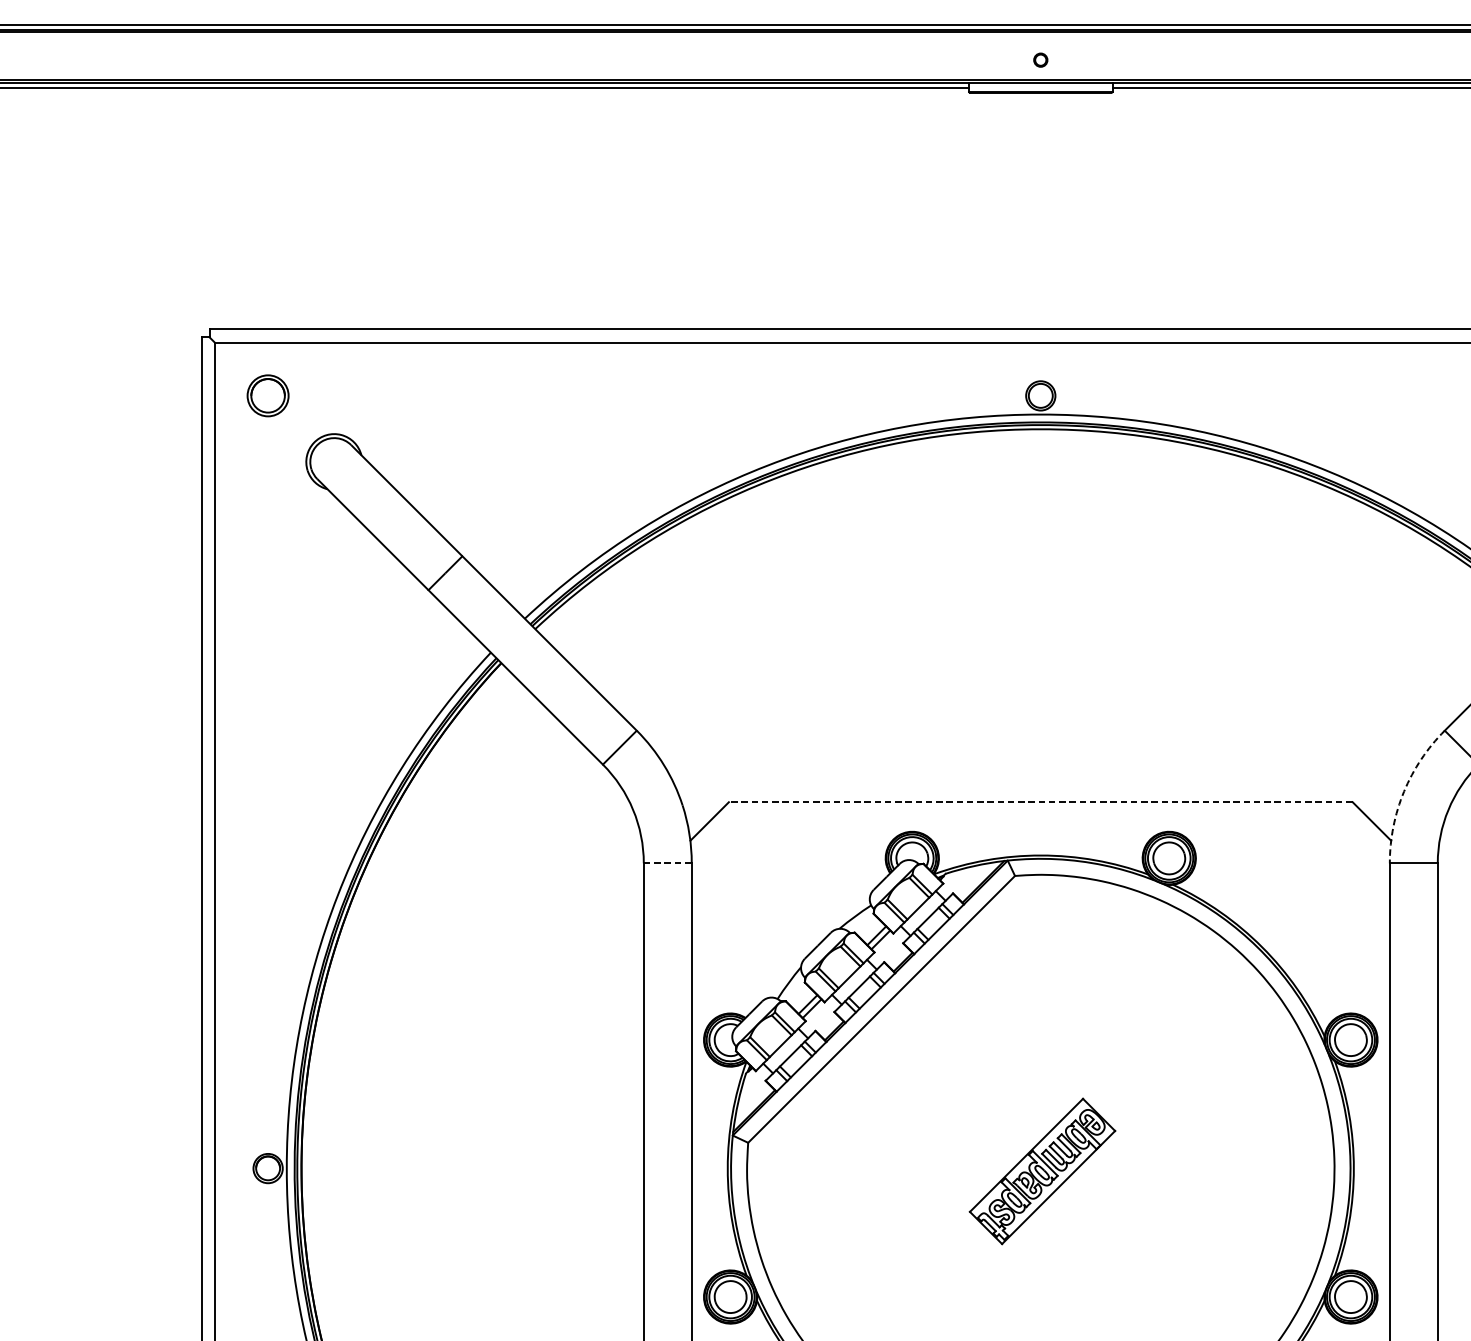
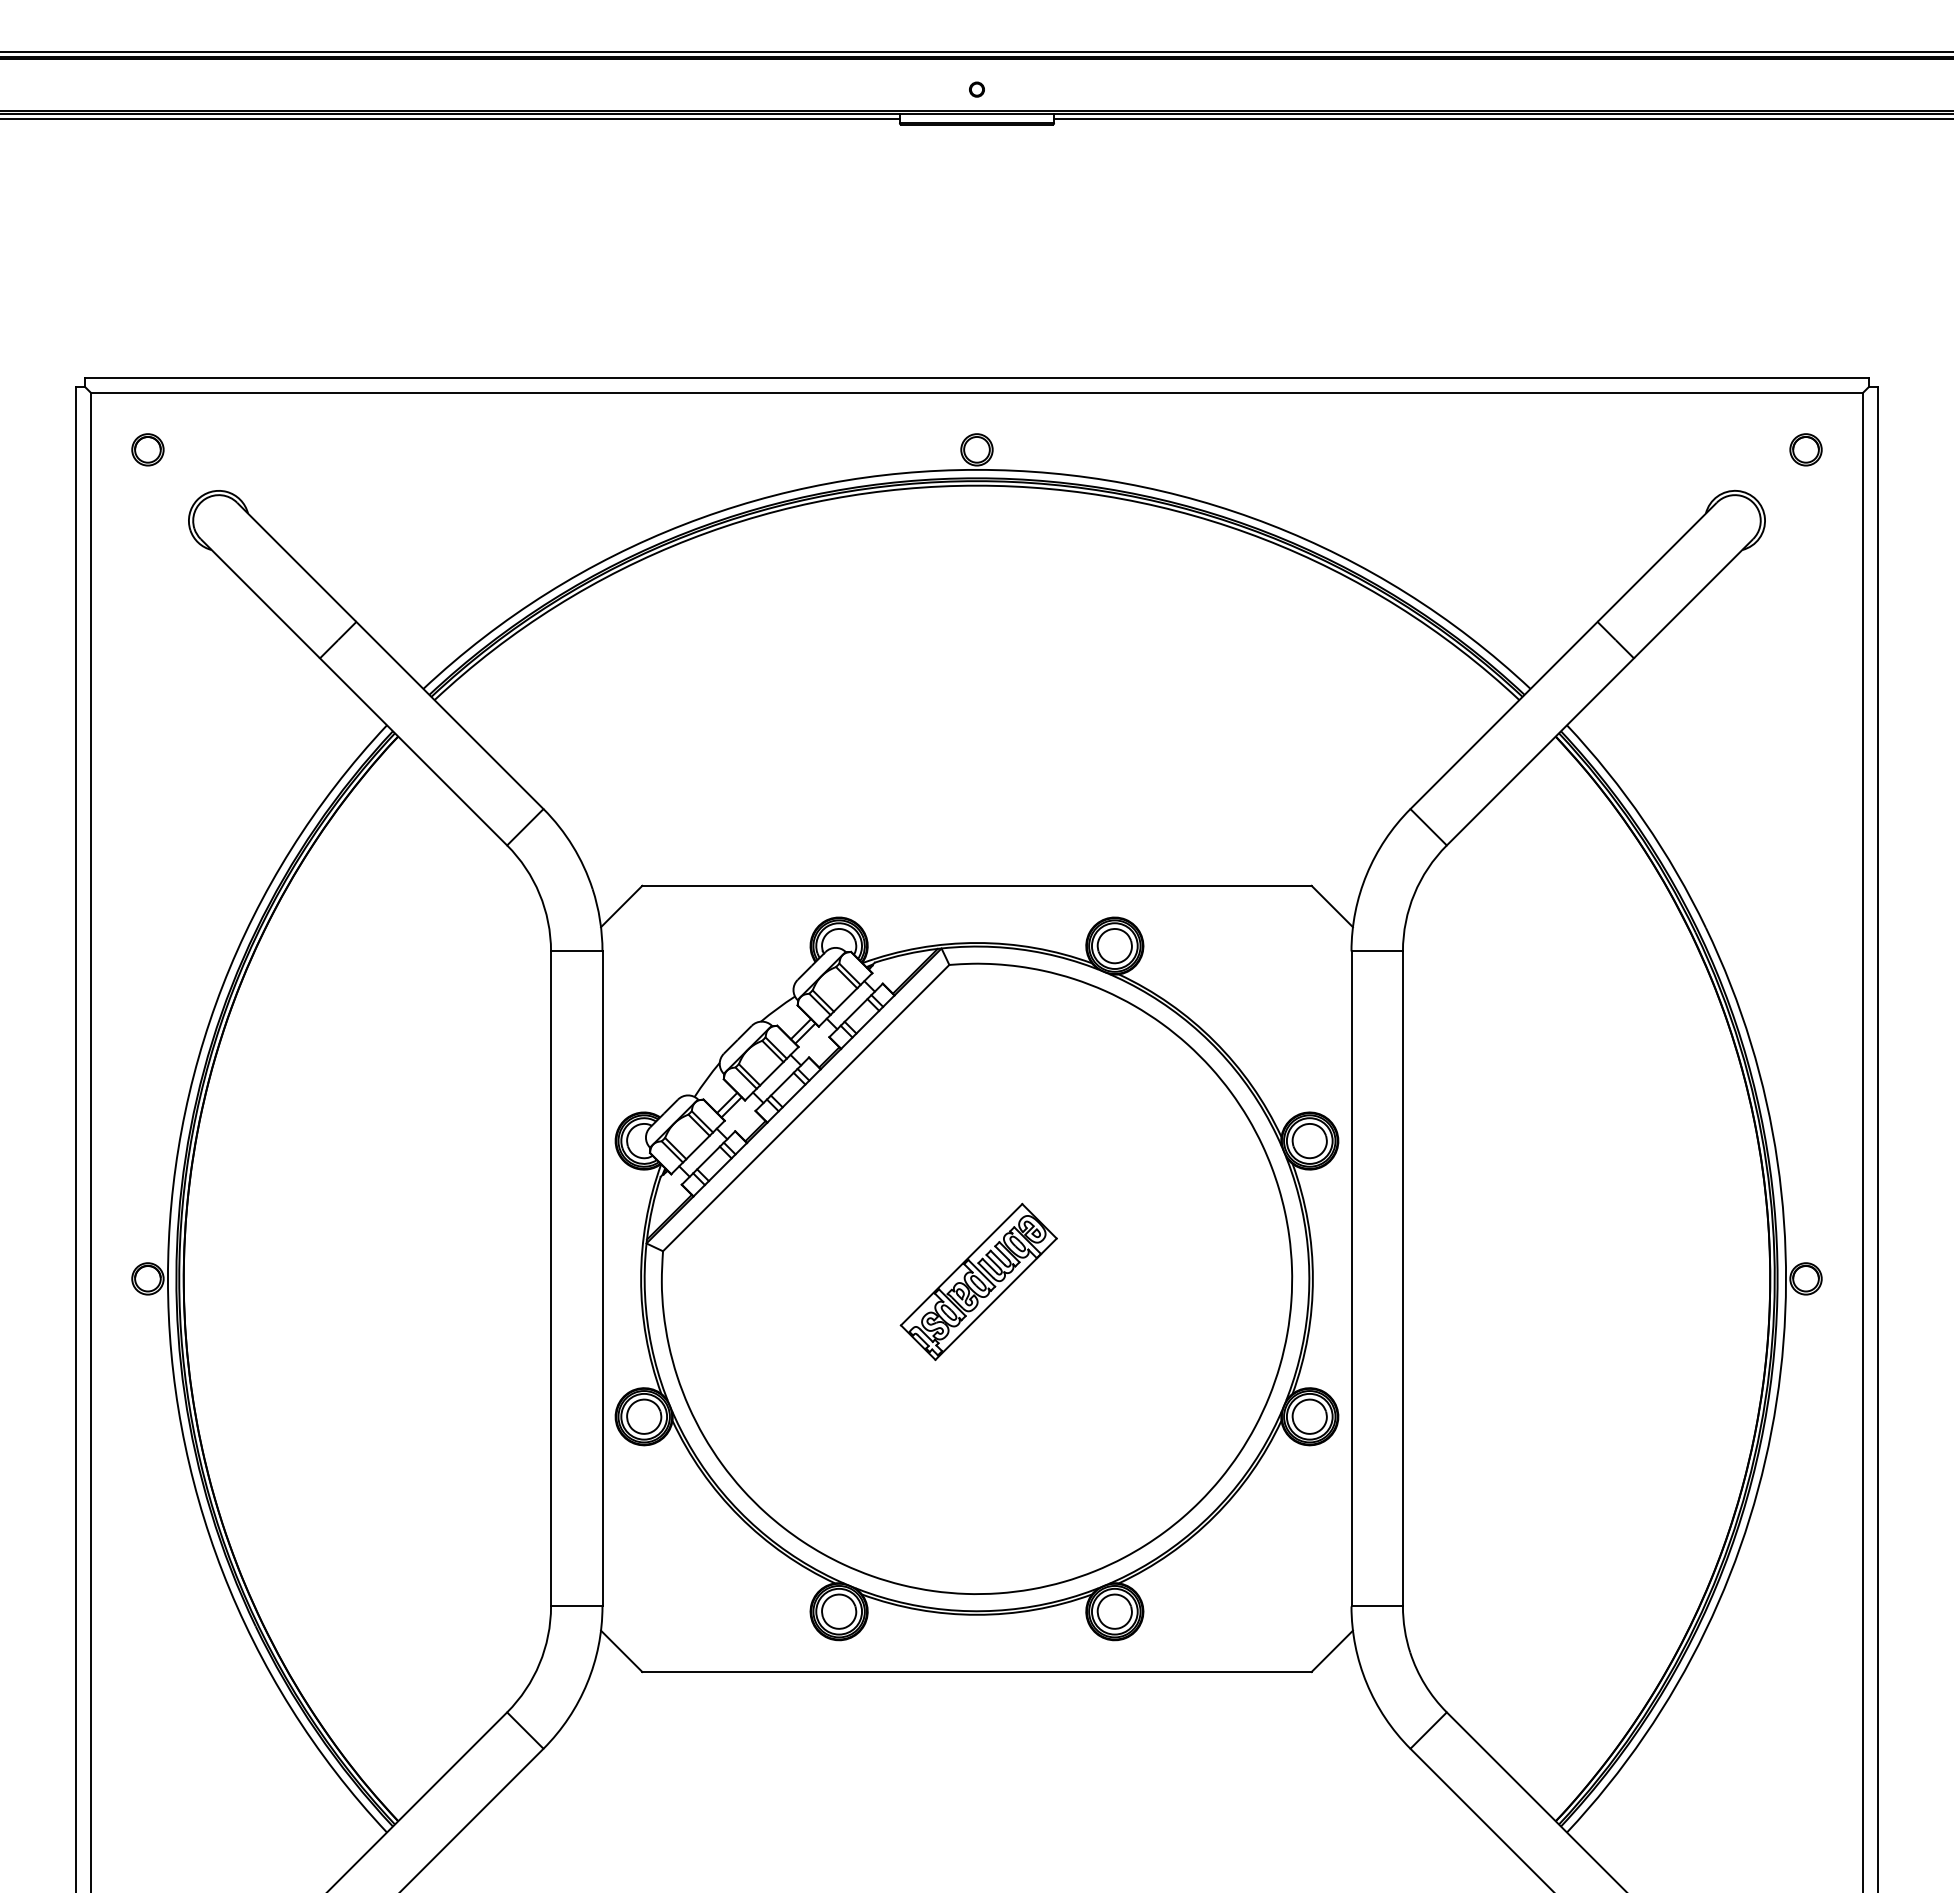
part: (267, 395) -> (147, 449), size x0.71
arc: (1403, 791) -> (1366, 874), dashed -> solid
line: (1041, 801) -> (977, 885), dashed -> solid
line: (667, 863) -> (576, 951), dashed -> solid

